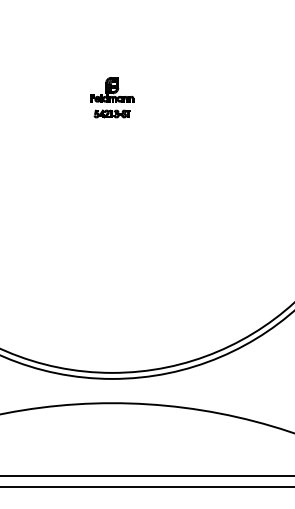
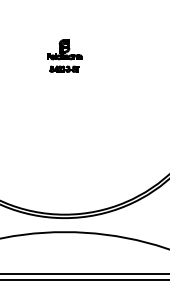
part: (111, 98) -> (64, 56), size x1.4

